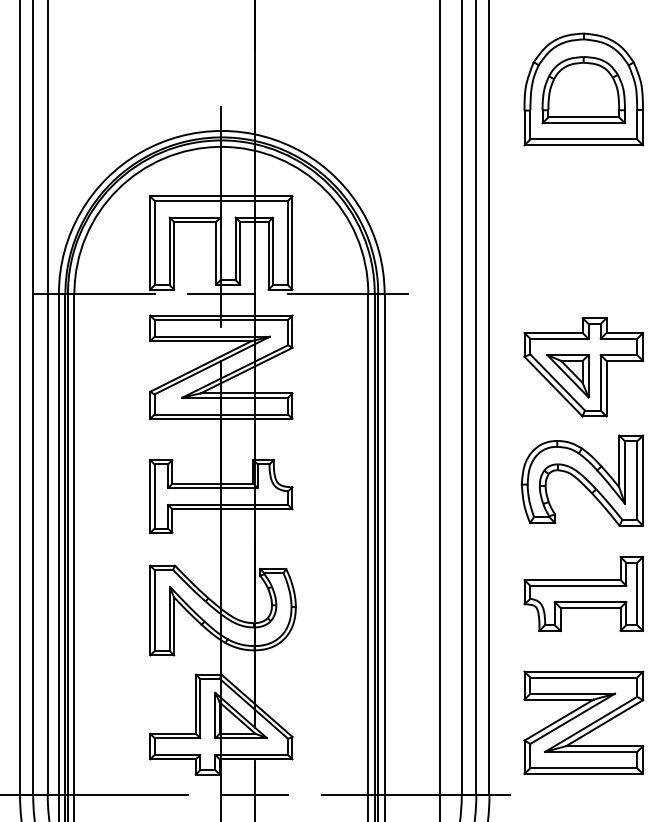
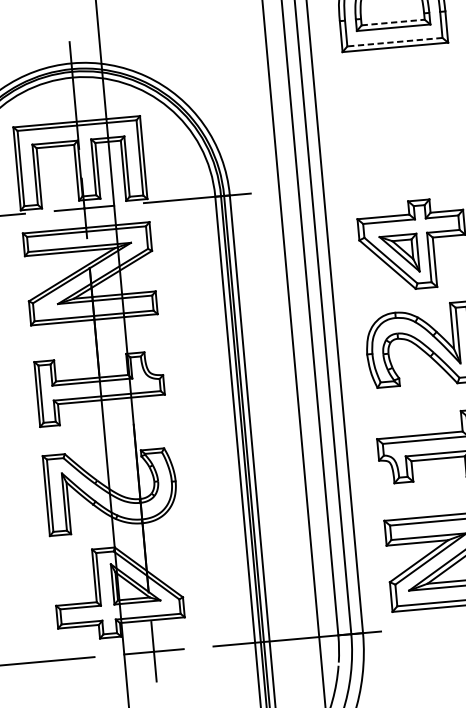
line: (584, 117) -> (393, 22), solid -> dashed
line: (583, 139) -> (394, 42), solid -> dashed

